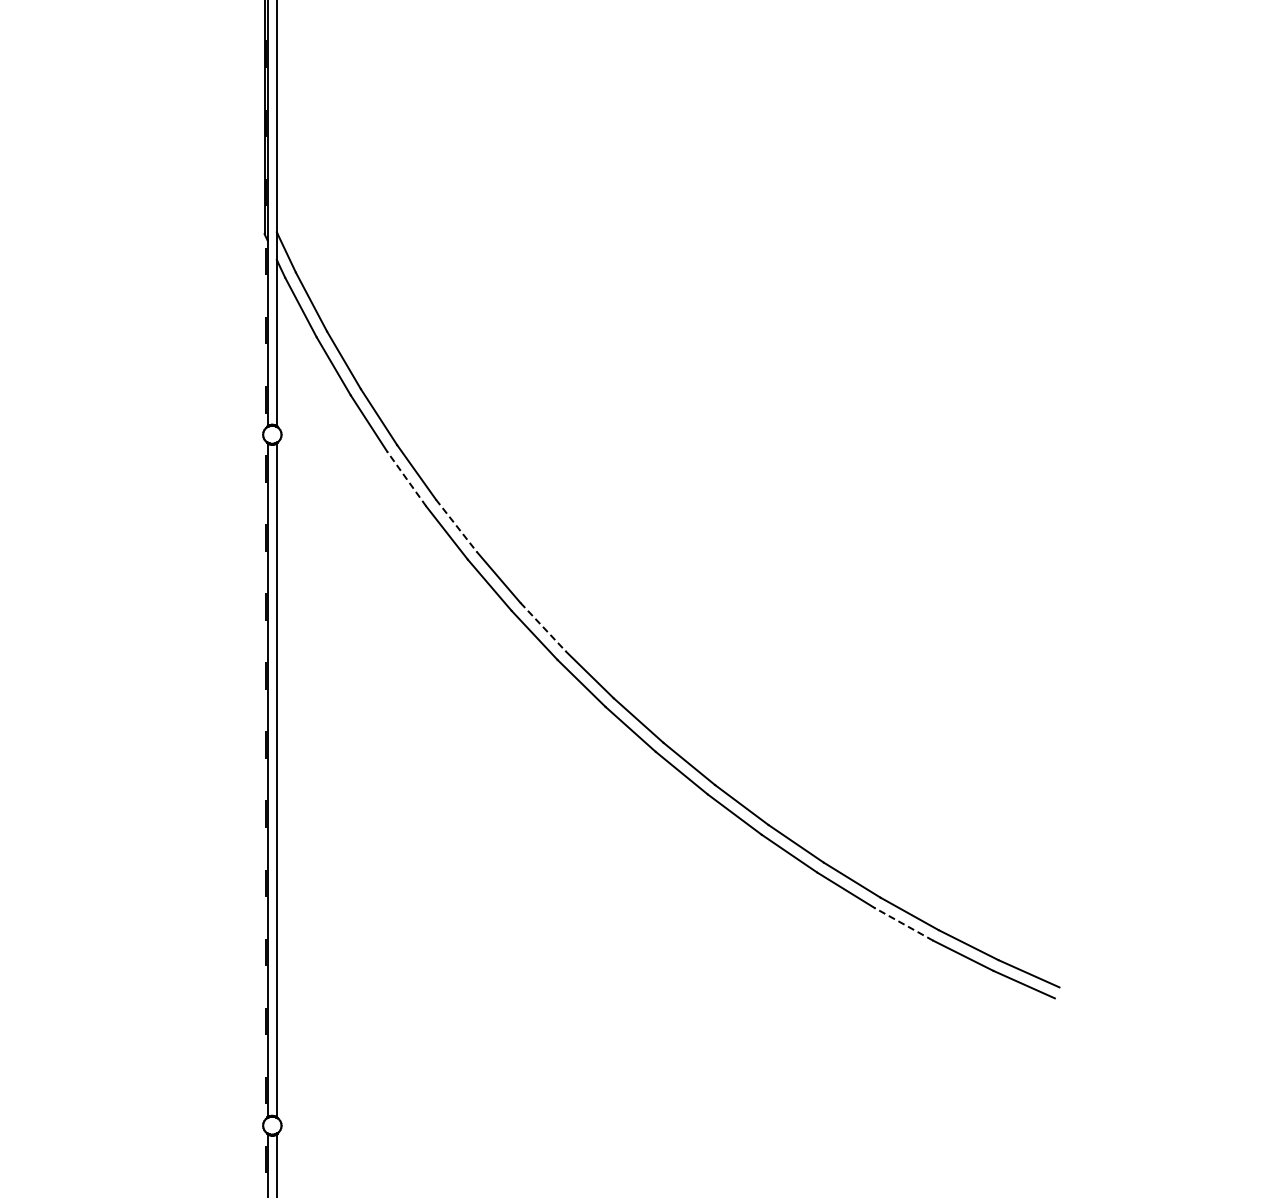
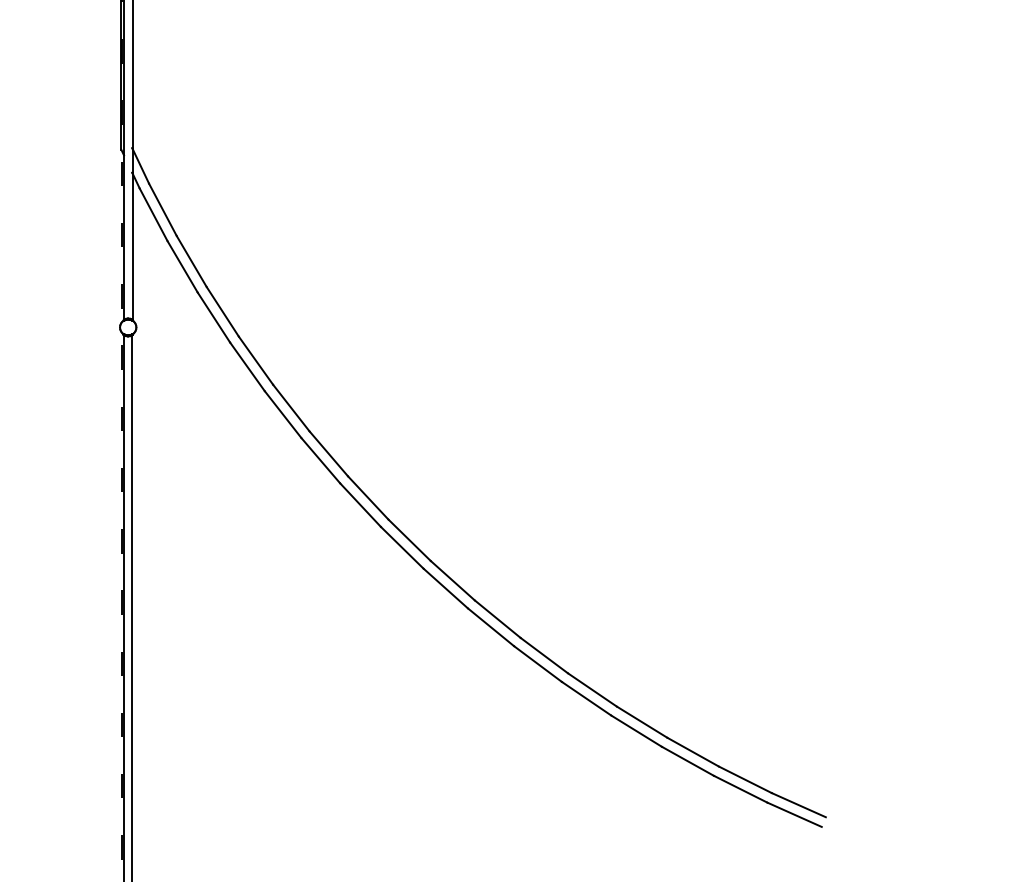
line: (406, 479) -> (247, 367), dashed -> solid
line: (456, 526) -> (291, 408), dashed -> solid
line: (543, 627) -> (368, 498), dashed -> solid
line: (903, 924) -> (687, 761), dashed -> solid

